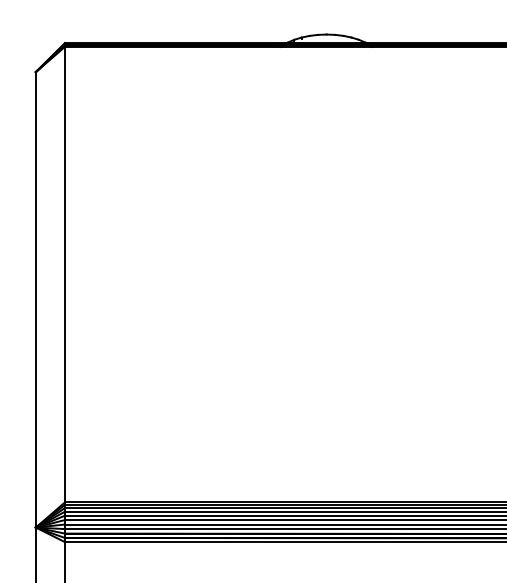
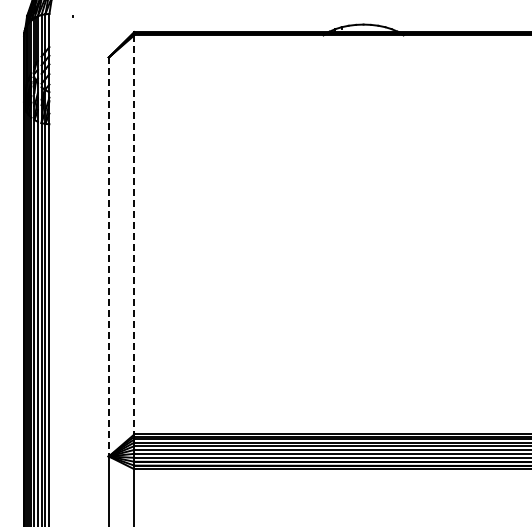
line: (65, 274) -> (134, 234), solid -> dashed
line: (35, 299) -> (108, 256), solid -> dashed

